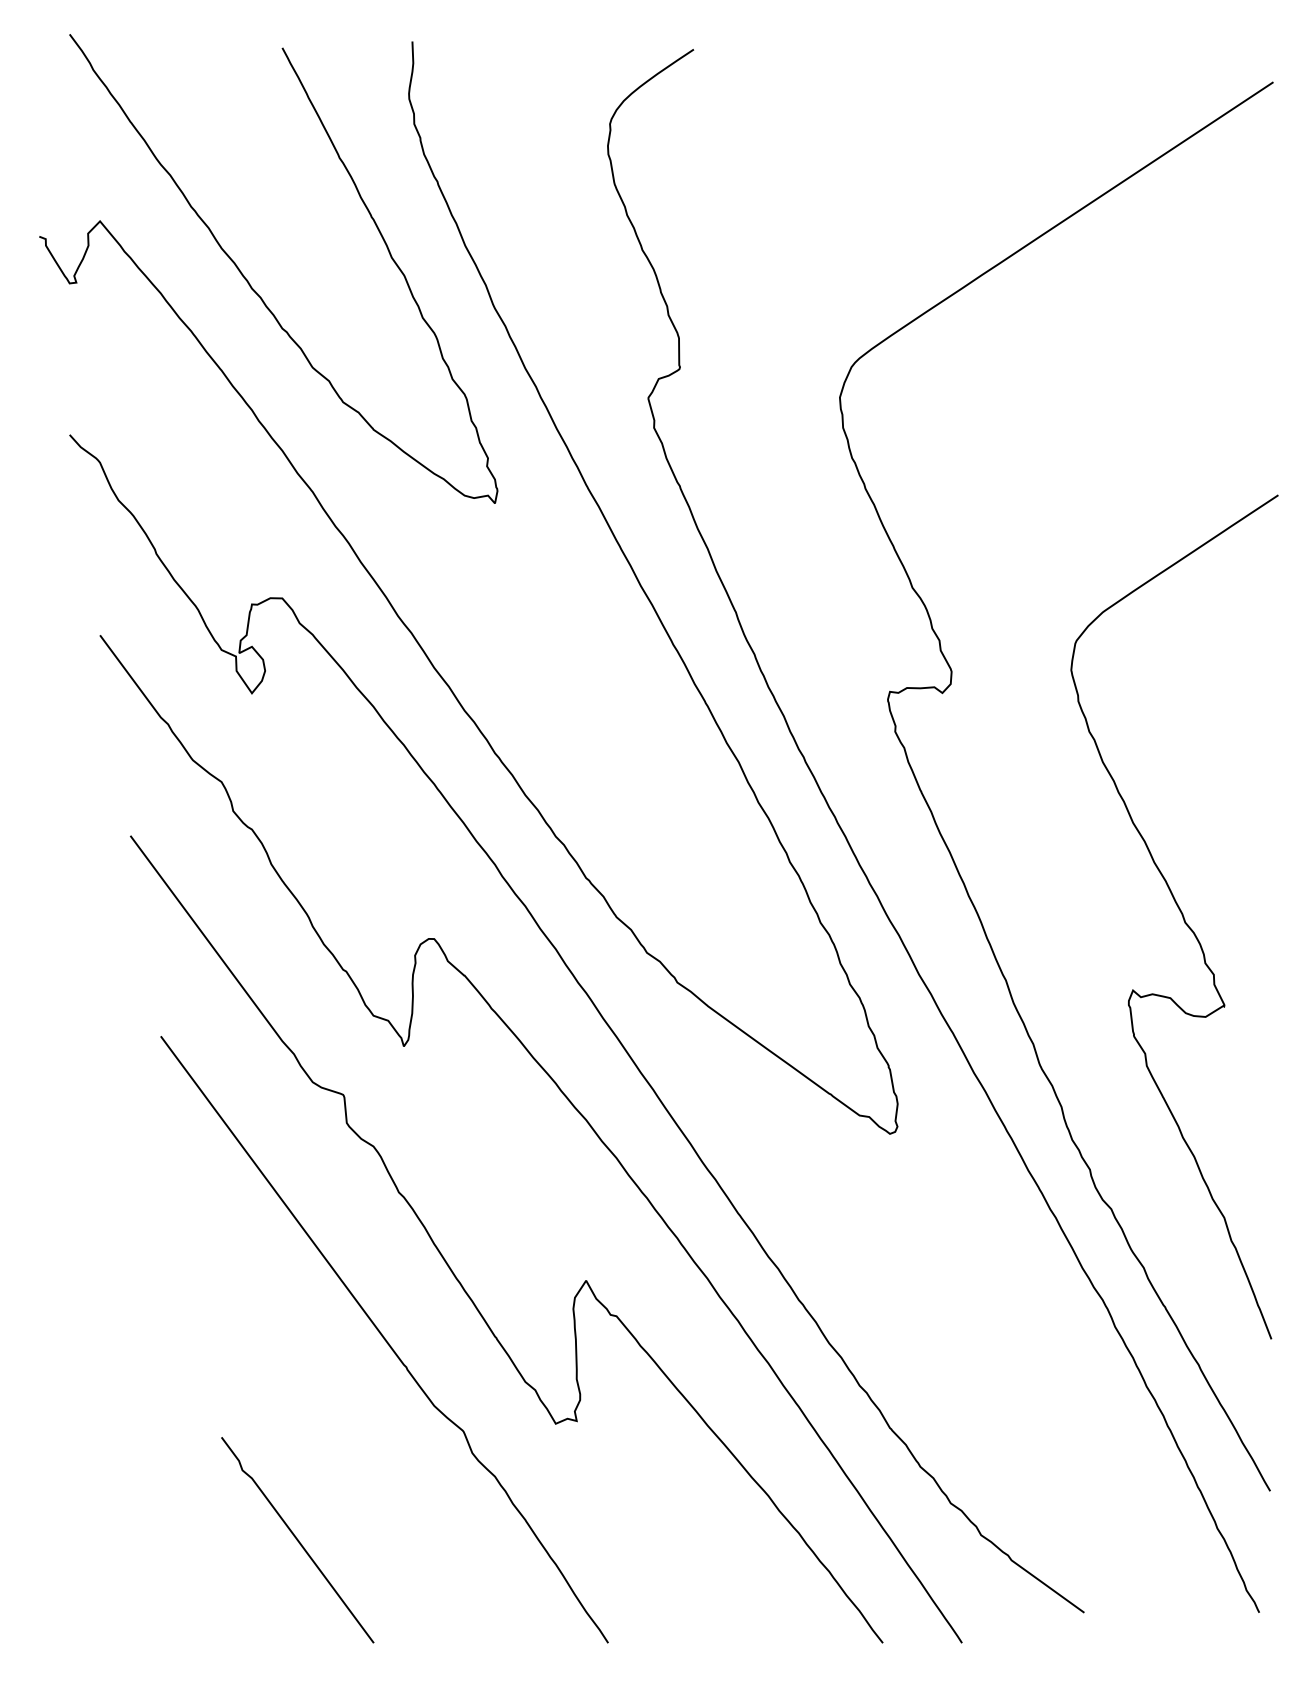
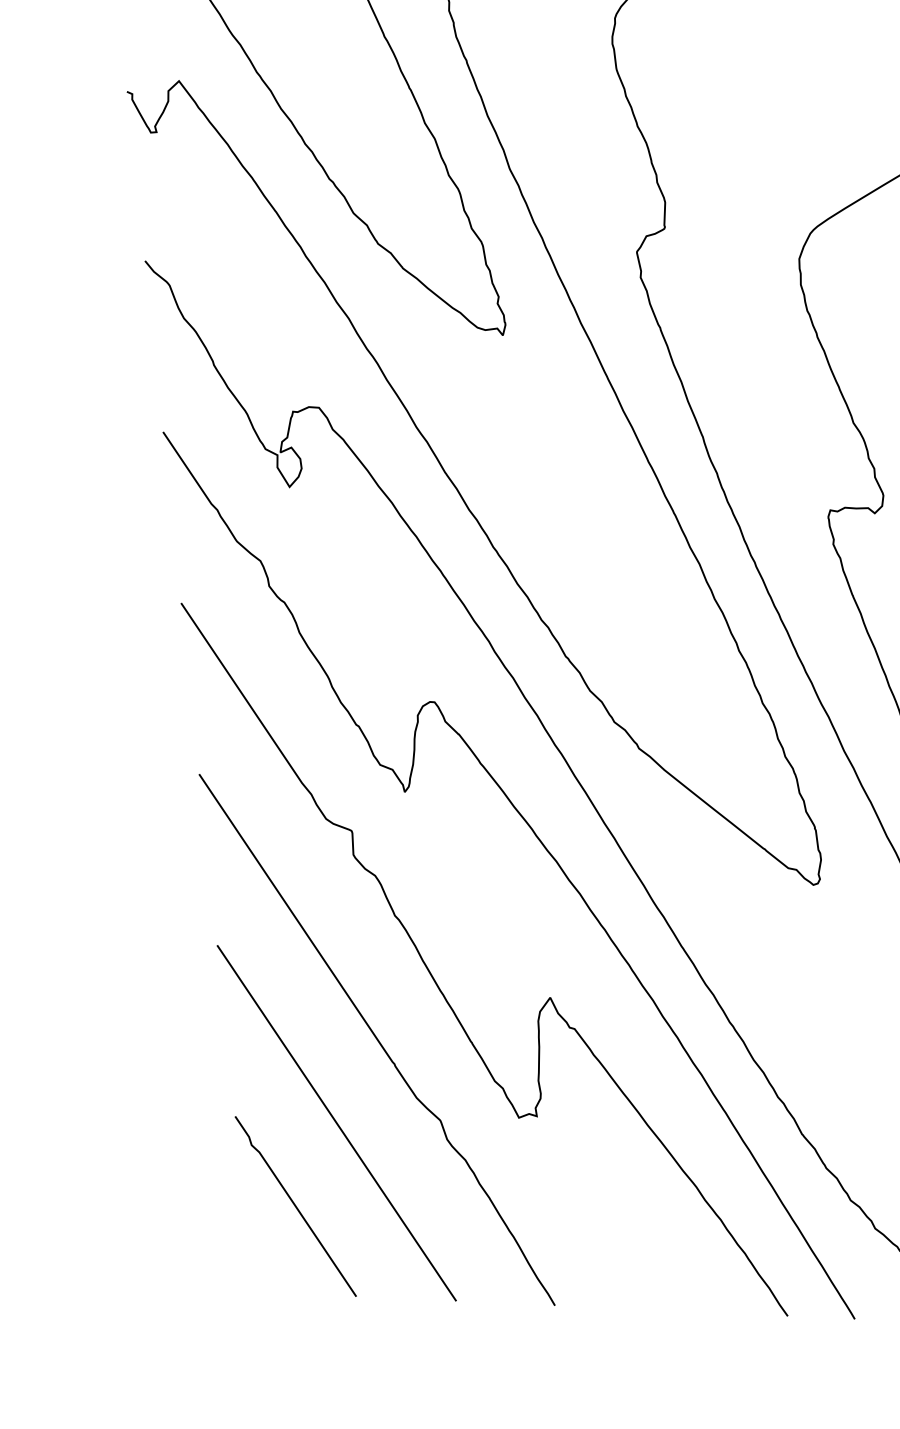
line: (341, 1439) -> (336, 1122), added

